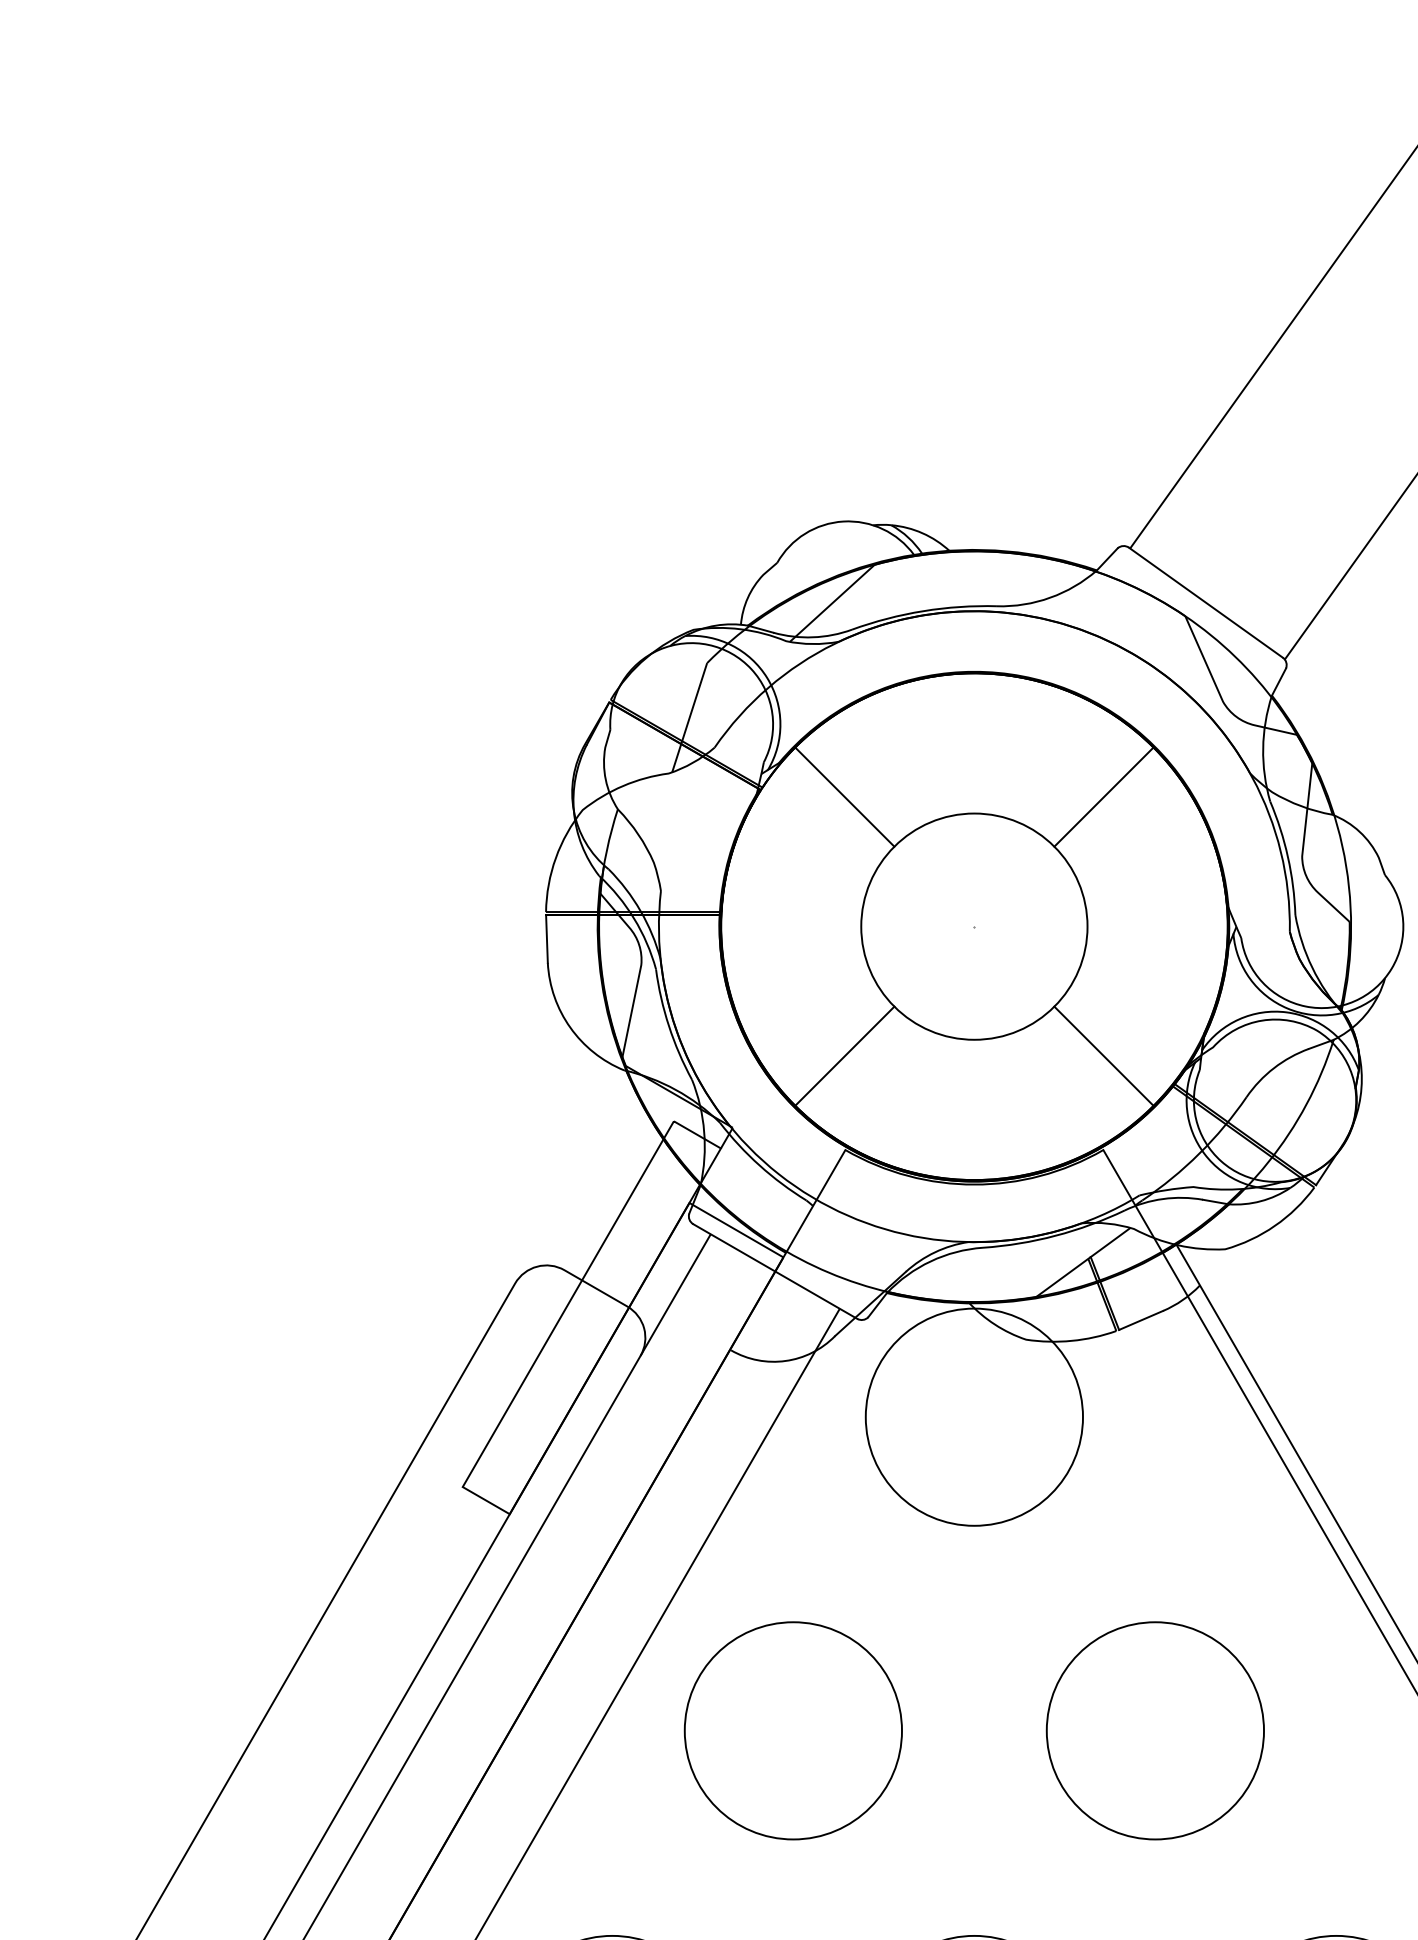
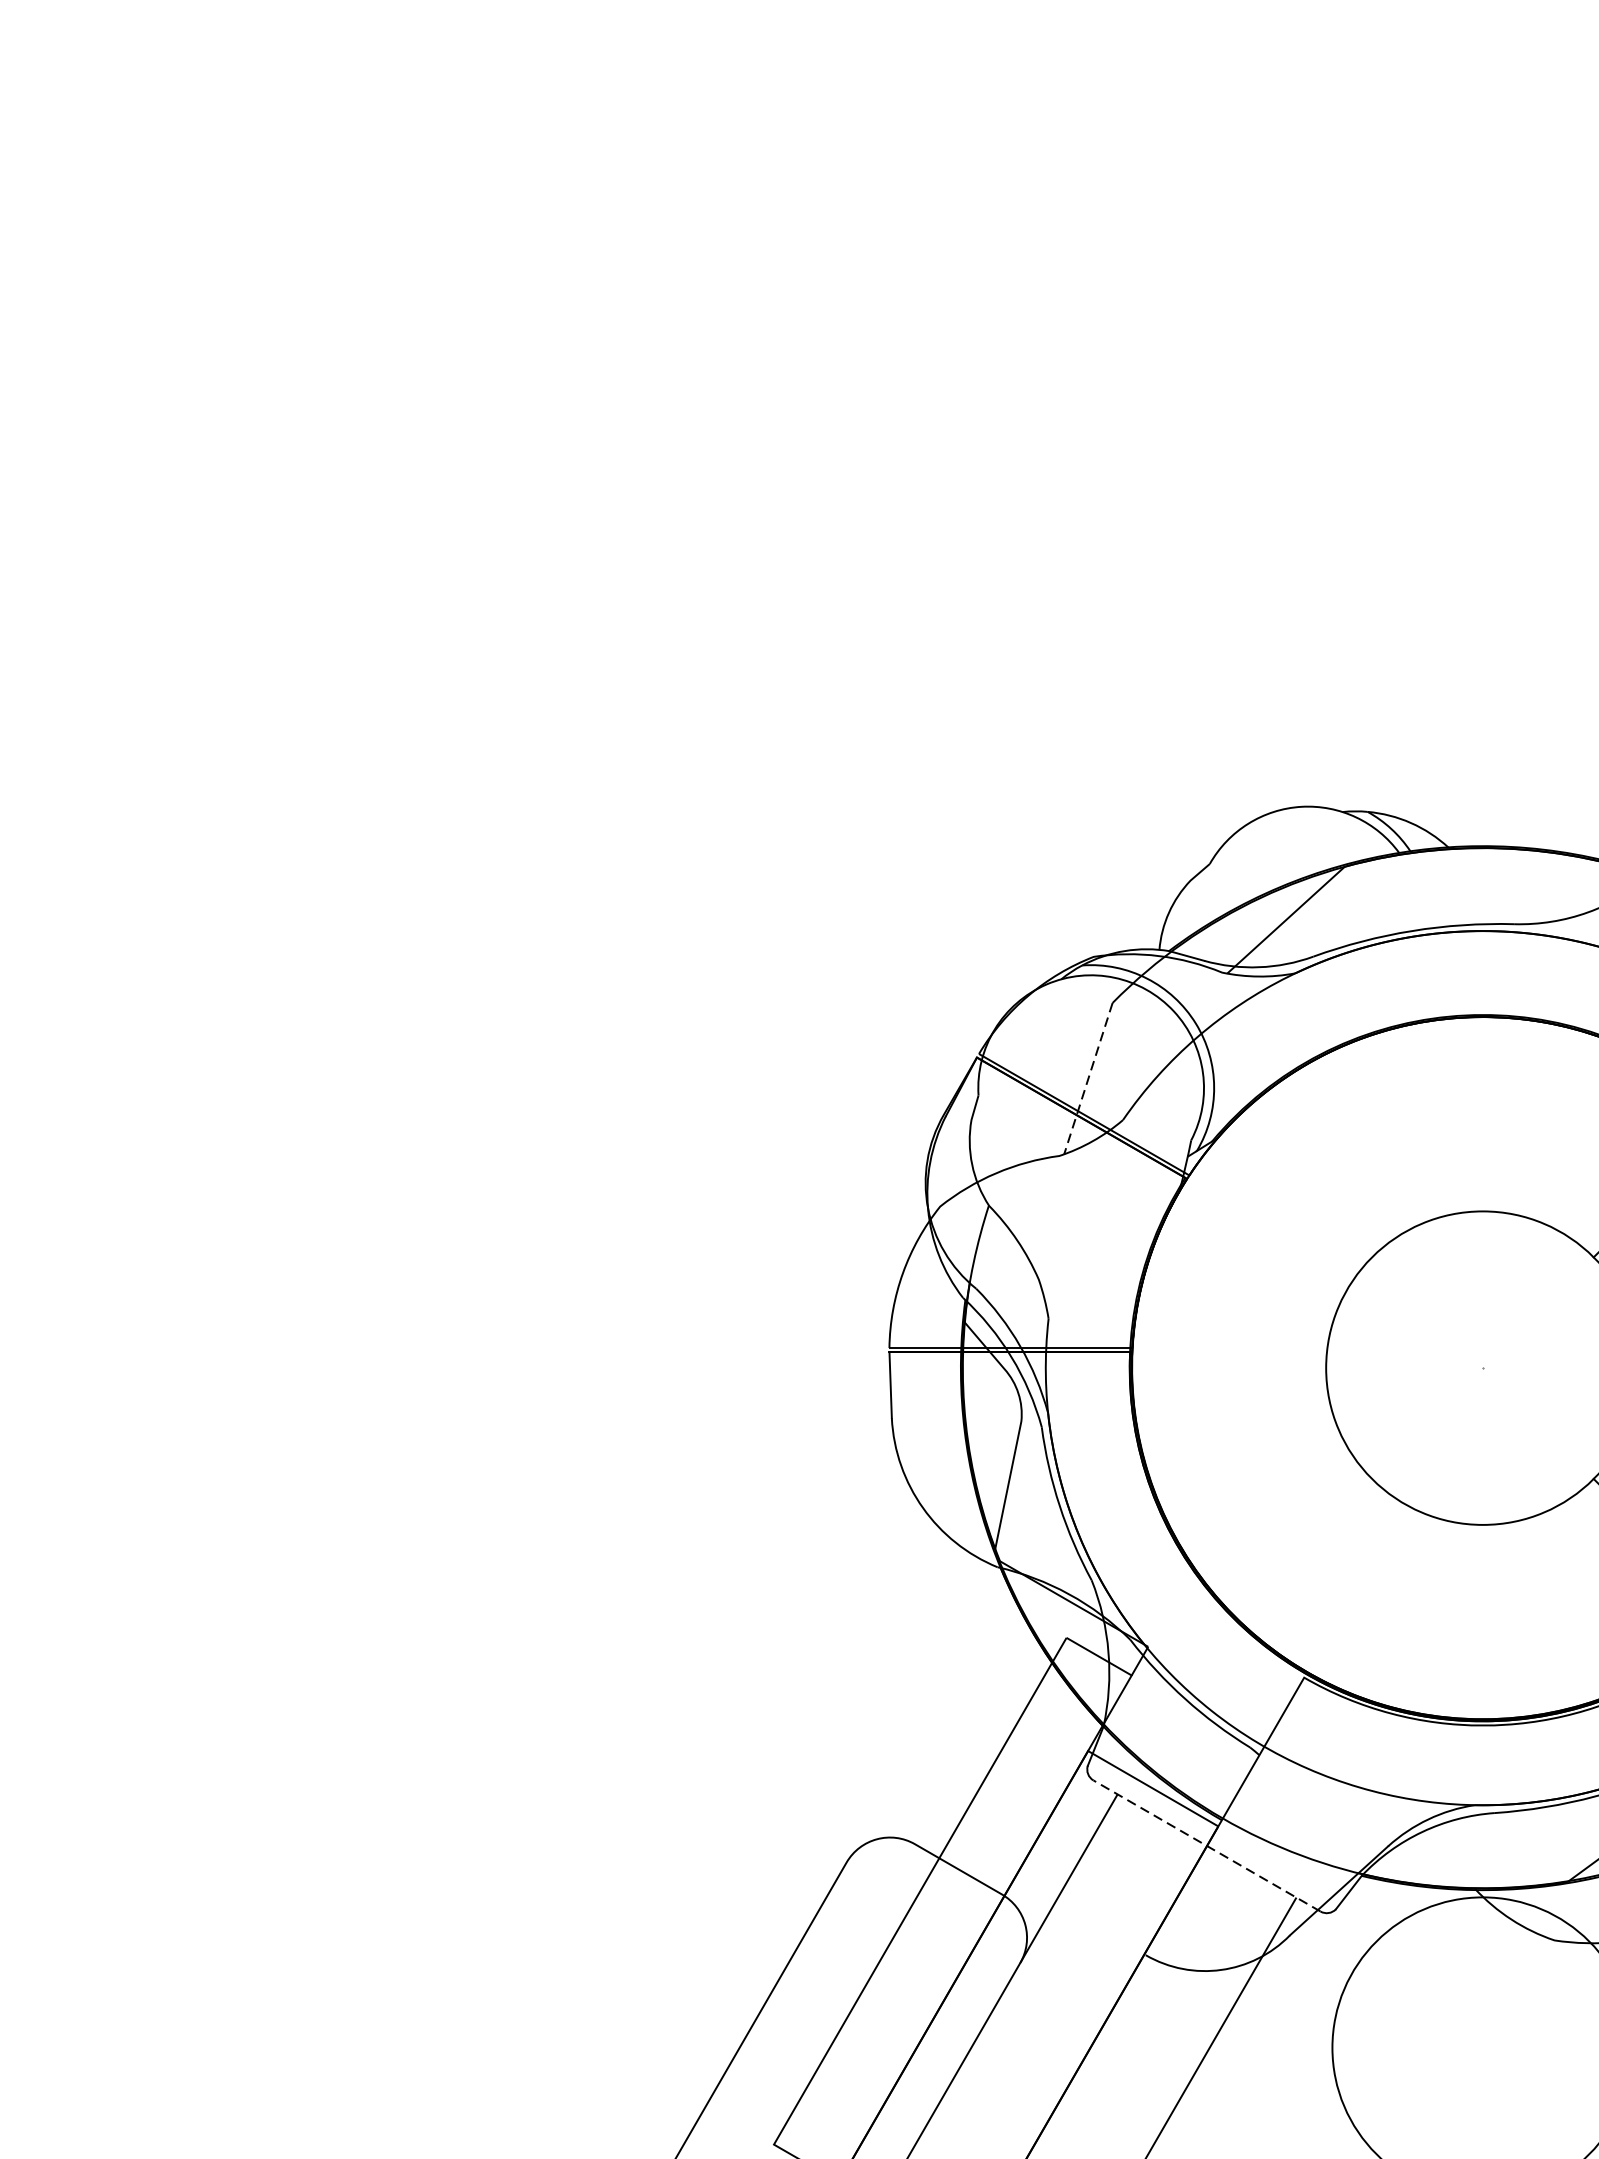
line: (689, 718) -> (1088, 1079), solid -> dashed
line: (844, 796) -> (1302, 1187), removed
line: (844, 1055) -> (1302, 1546), removed
line: (775, 1271) -> (1207, 1845), solid -> dashed

